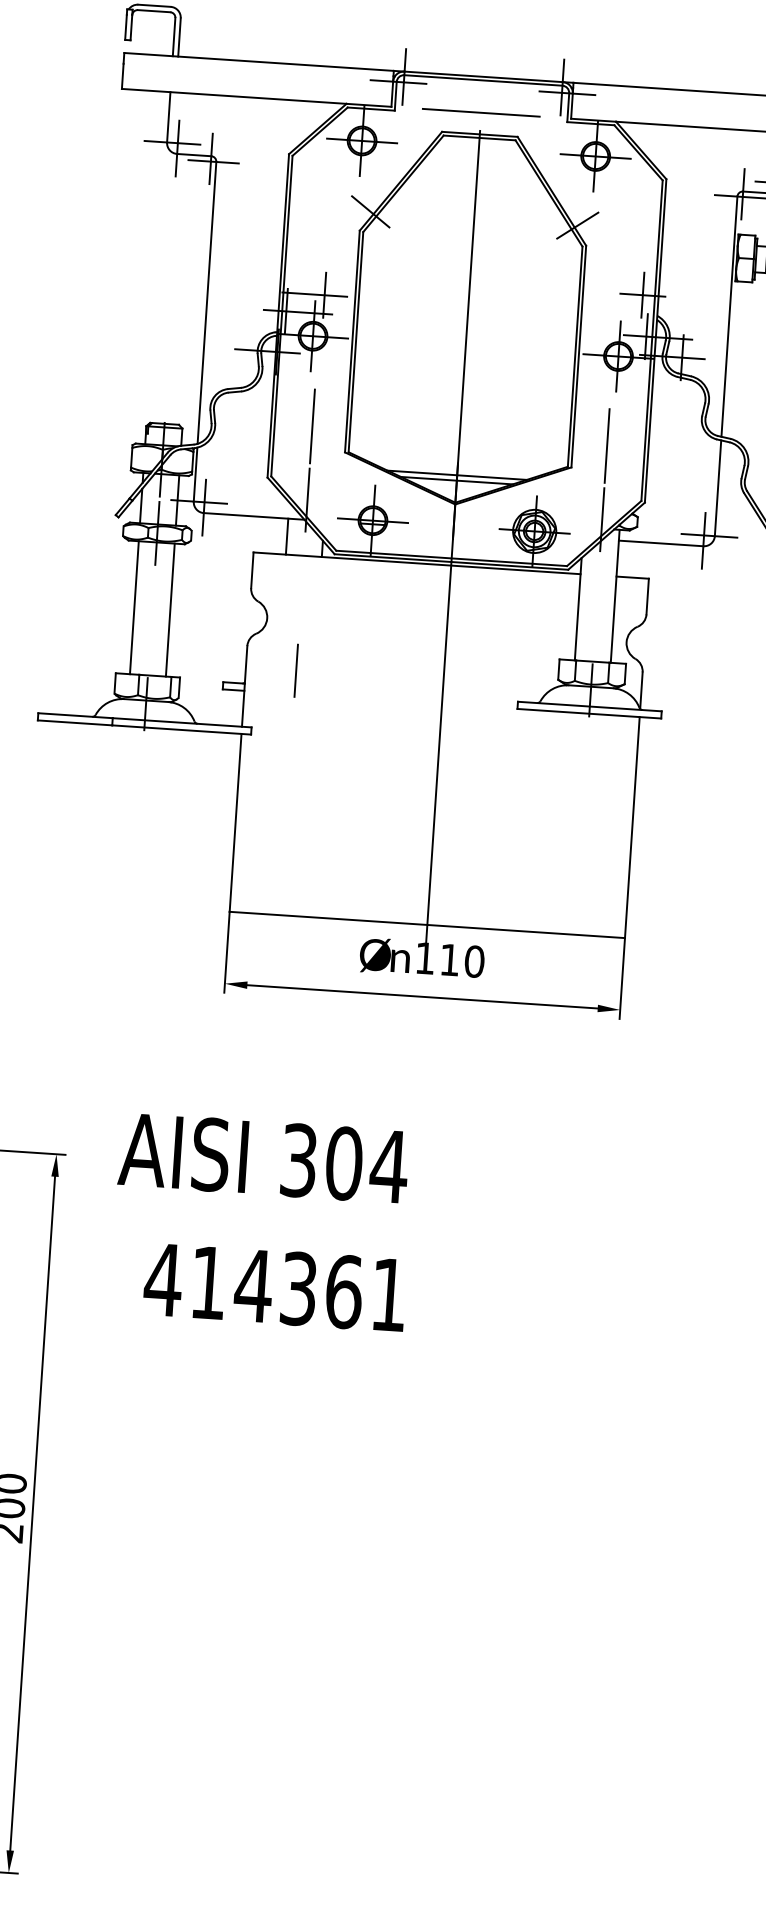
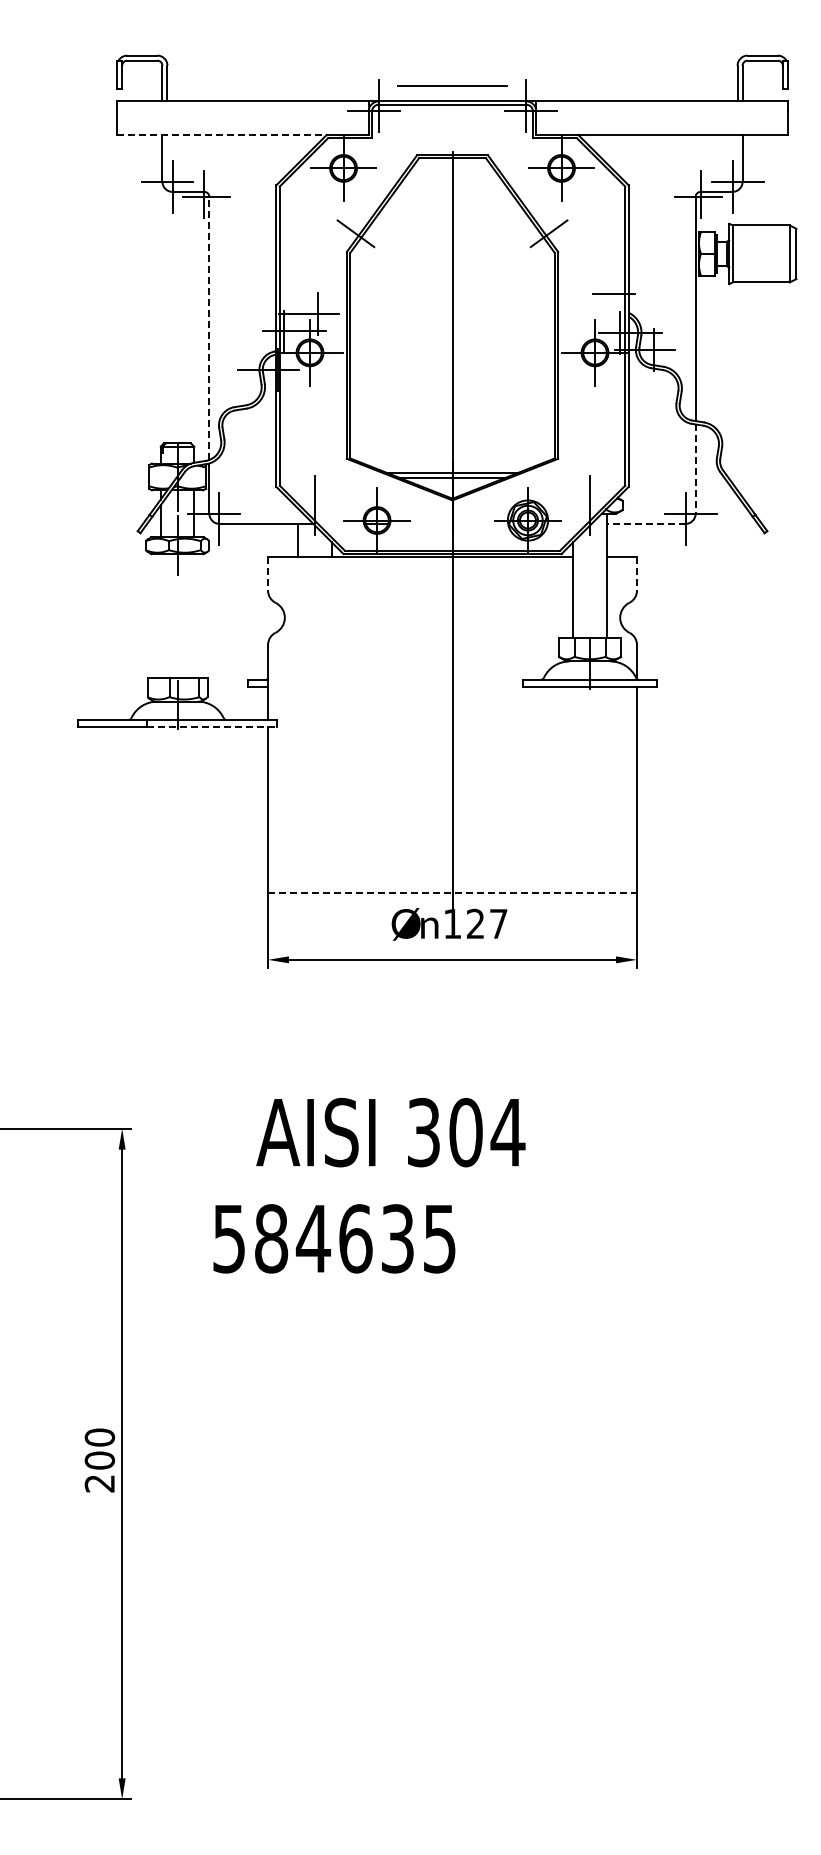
line: (233, 95) -> (221, 134), solid -> dashed
line: (481, 112) -> (452, 85), moved
line: (642, 295) -> (613, 294), removed
line: (207, 302) -> (209, 328), solid -> dashed
line: (312, 426) -> (315, 436), removed
line: (607, 445) -> (590, 436), removed
line: (717, 488) -> (695, 469), solid -> dashed
line: (660, 542) -> (645, 523), solid -> dashed
line: (252, 570) -> (268, 574), solid -> dashed
line: (647, 596) -> (636, 574), solid -> dashed
line: (134, 608) -> (160, 616), removed
line: (170, 610) -> (194, 616), removed
line: (295, 670) -> (314, 664), removed
line: (181, 729) -> (212, 726), solid -> dashed
line: (428, 924) -> (453, 892), solid -> dashed
text: (462, 960) -> (487, 923), 110 -> 127
text: (263, 1158) -> (390, 1132), moved
text: (275, 1286) -> (333, 1238), 414361 -> 584635

